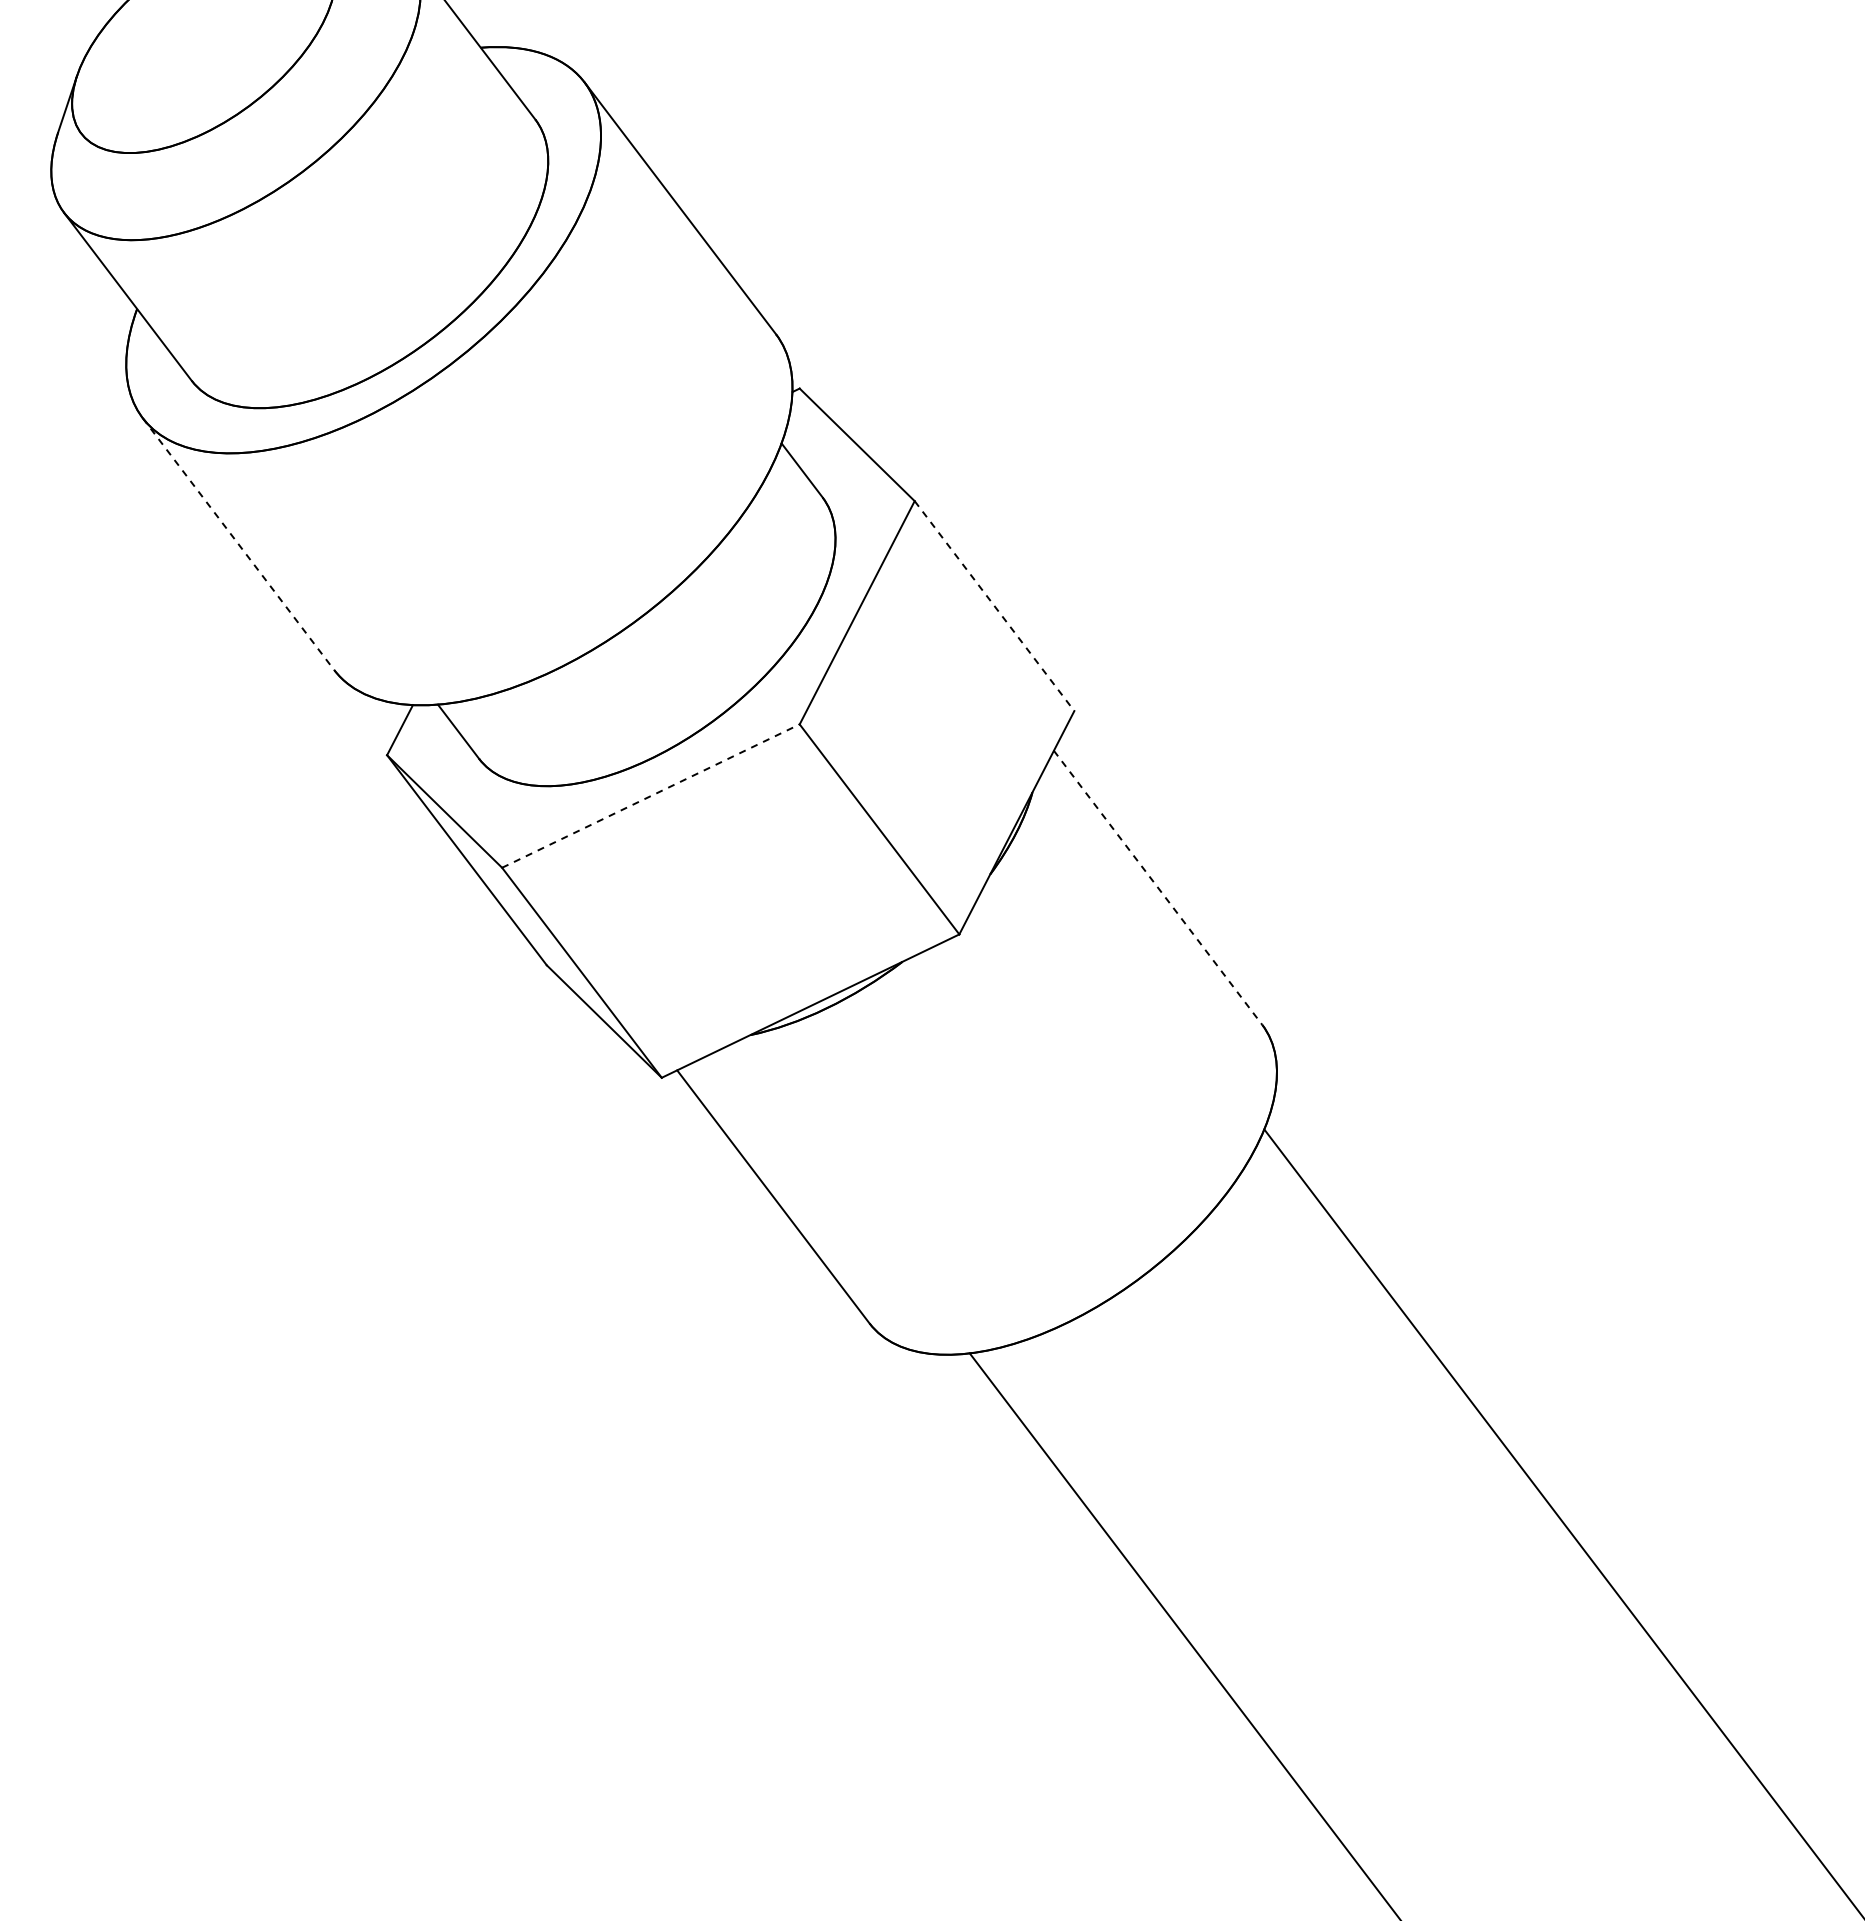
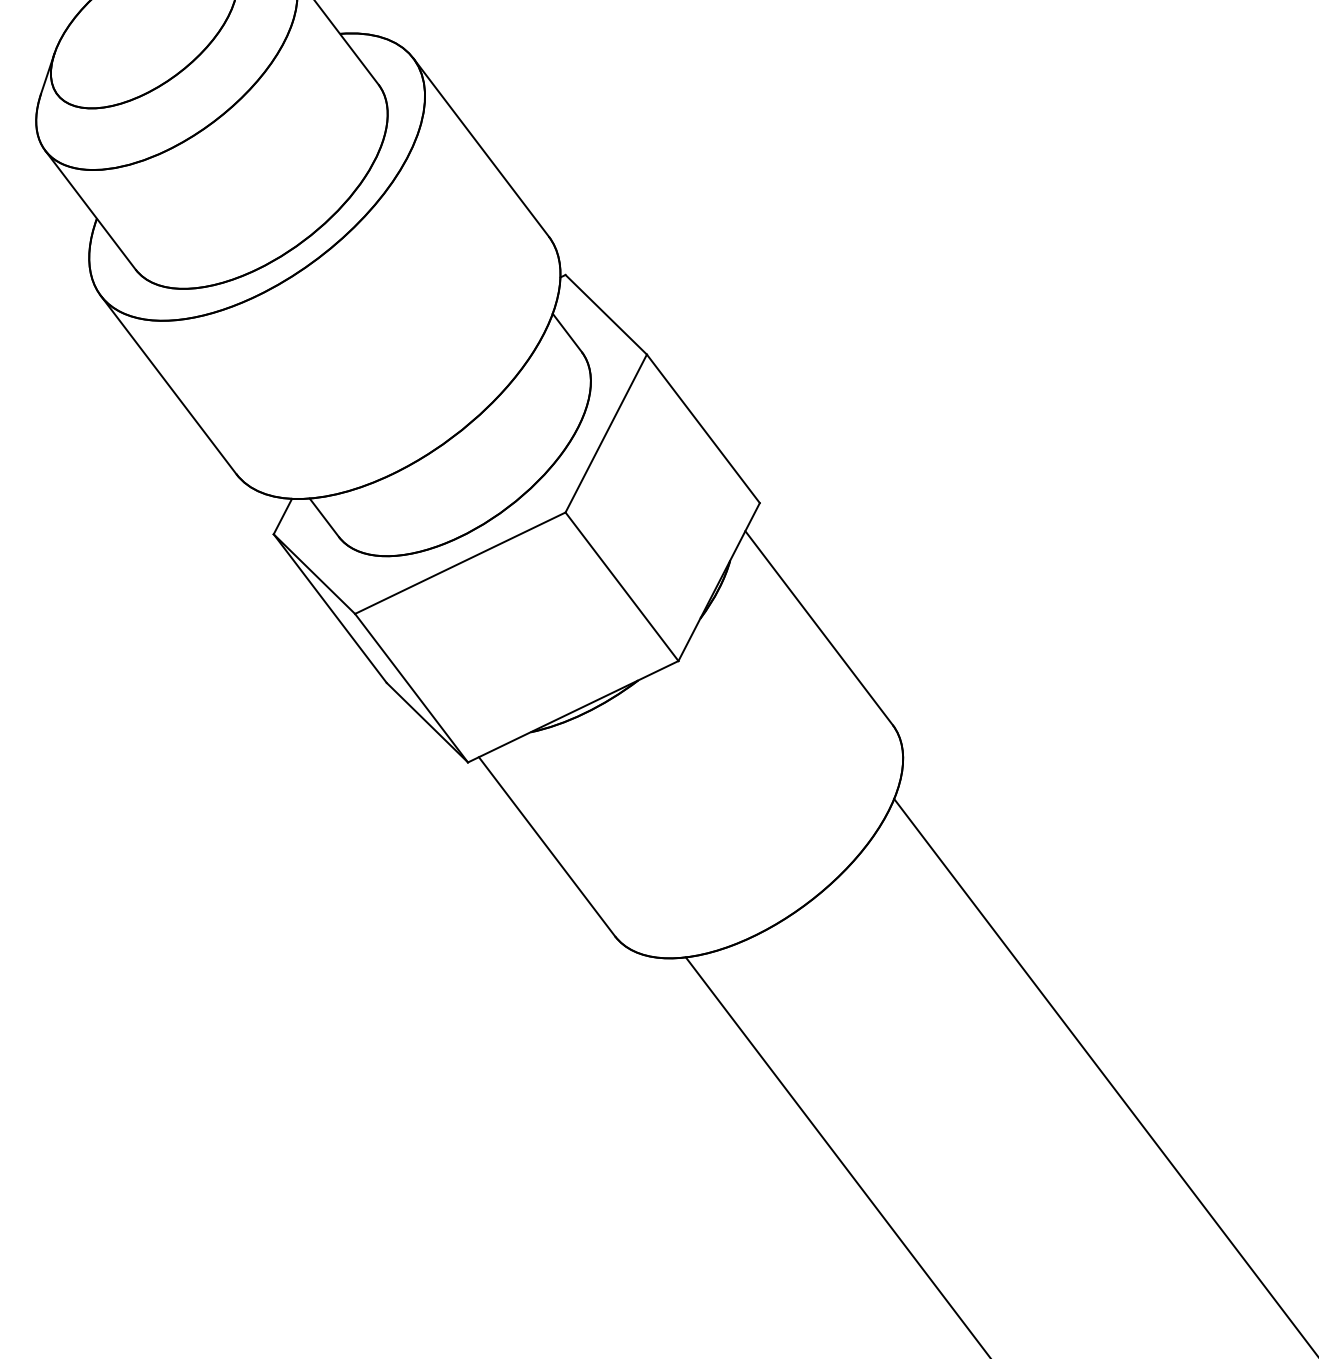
line: (238, 544) -> (168, 385), dashed -> solid
line: (994, 606) -> (703, 429), dashed -> solid
line: (651, 795) -> (460, 562), dashed -> solid
line: (1158, 888) -> (819, 628), dashed -> solid

